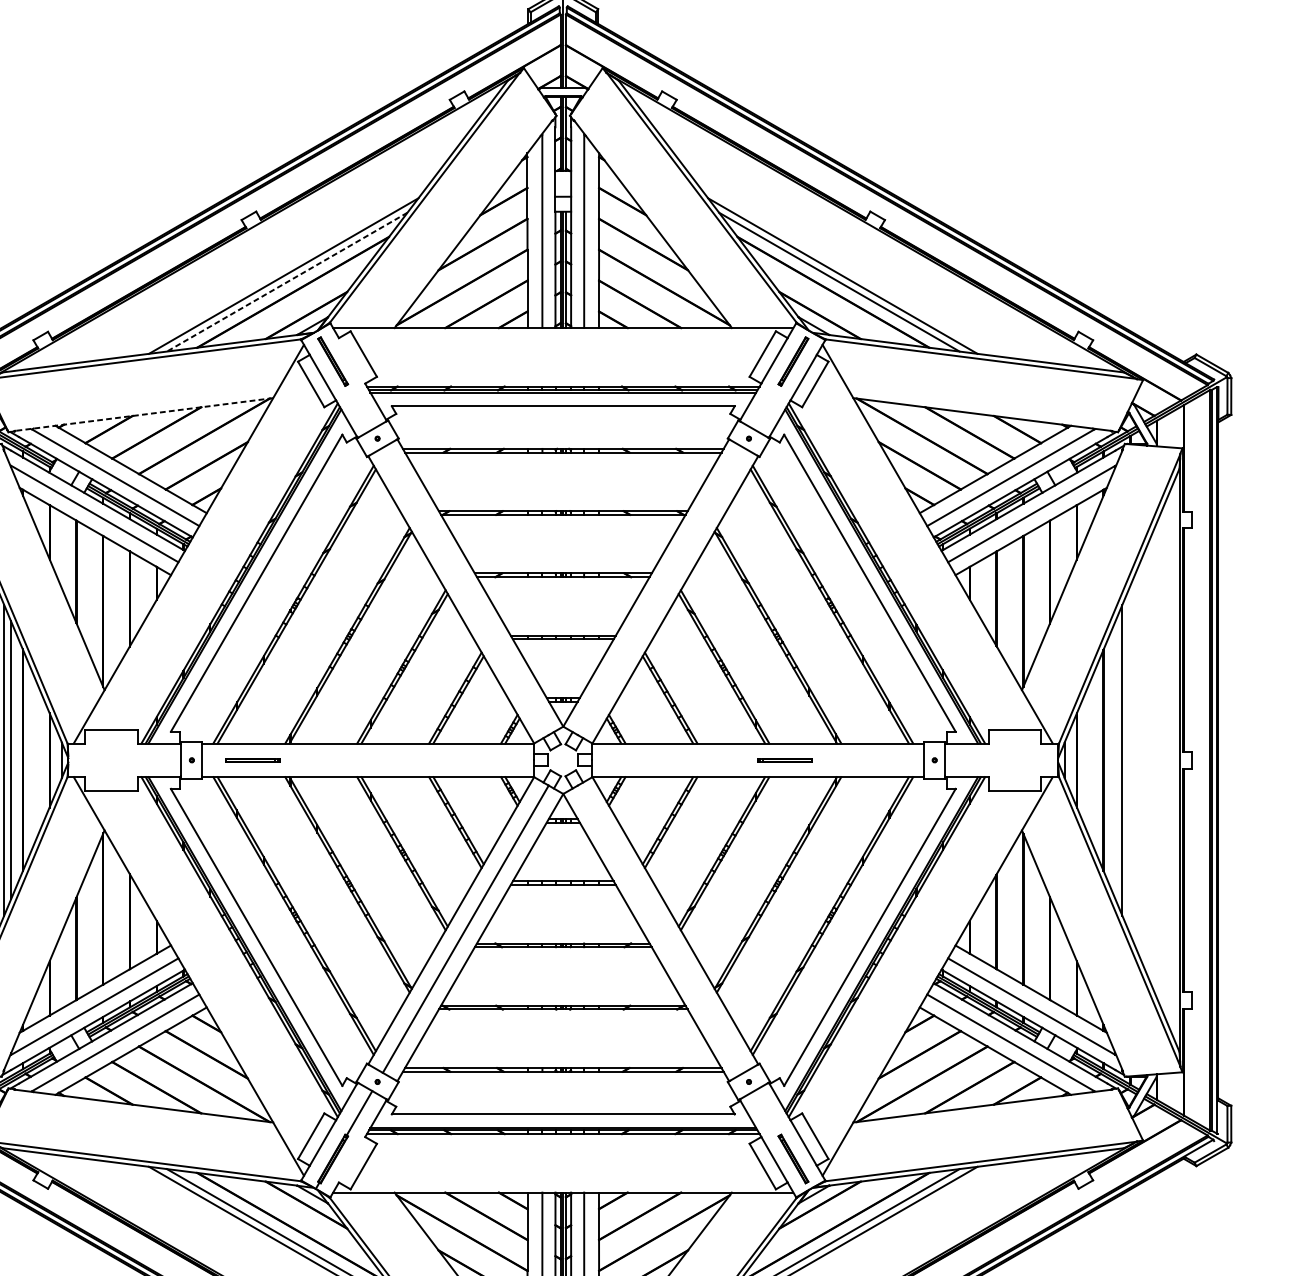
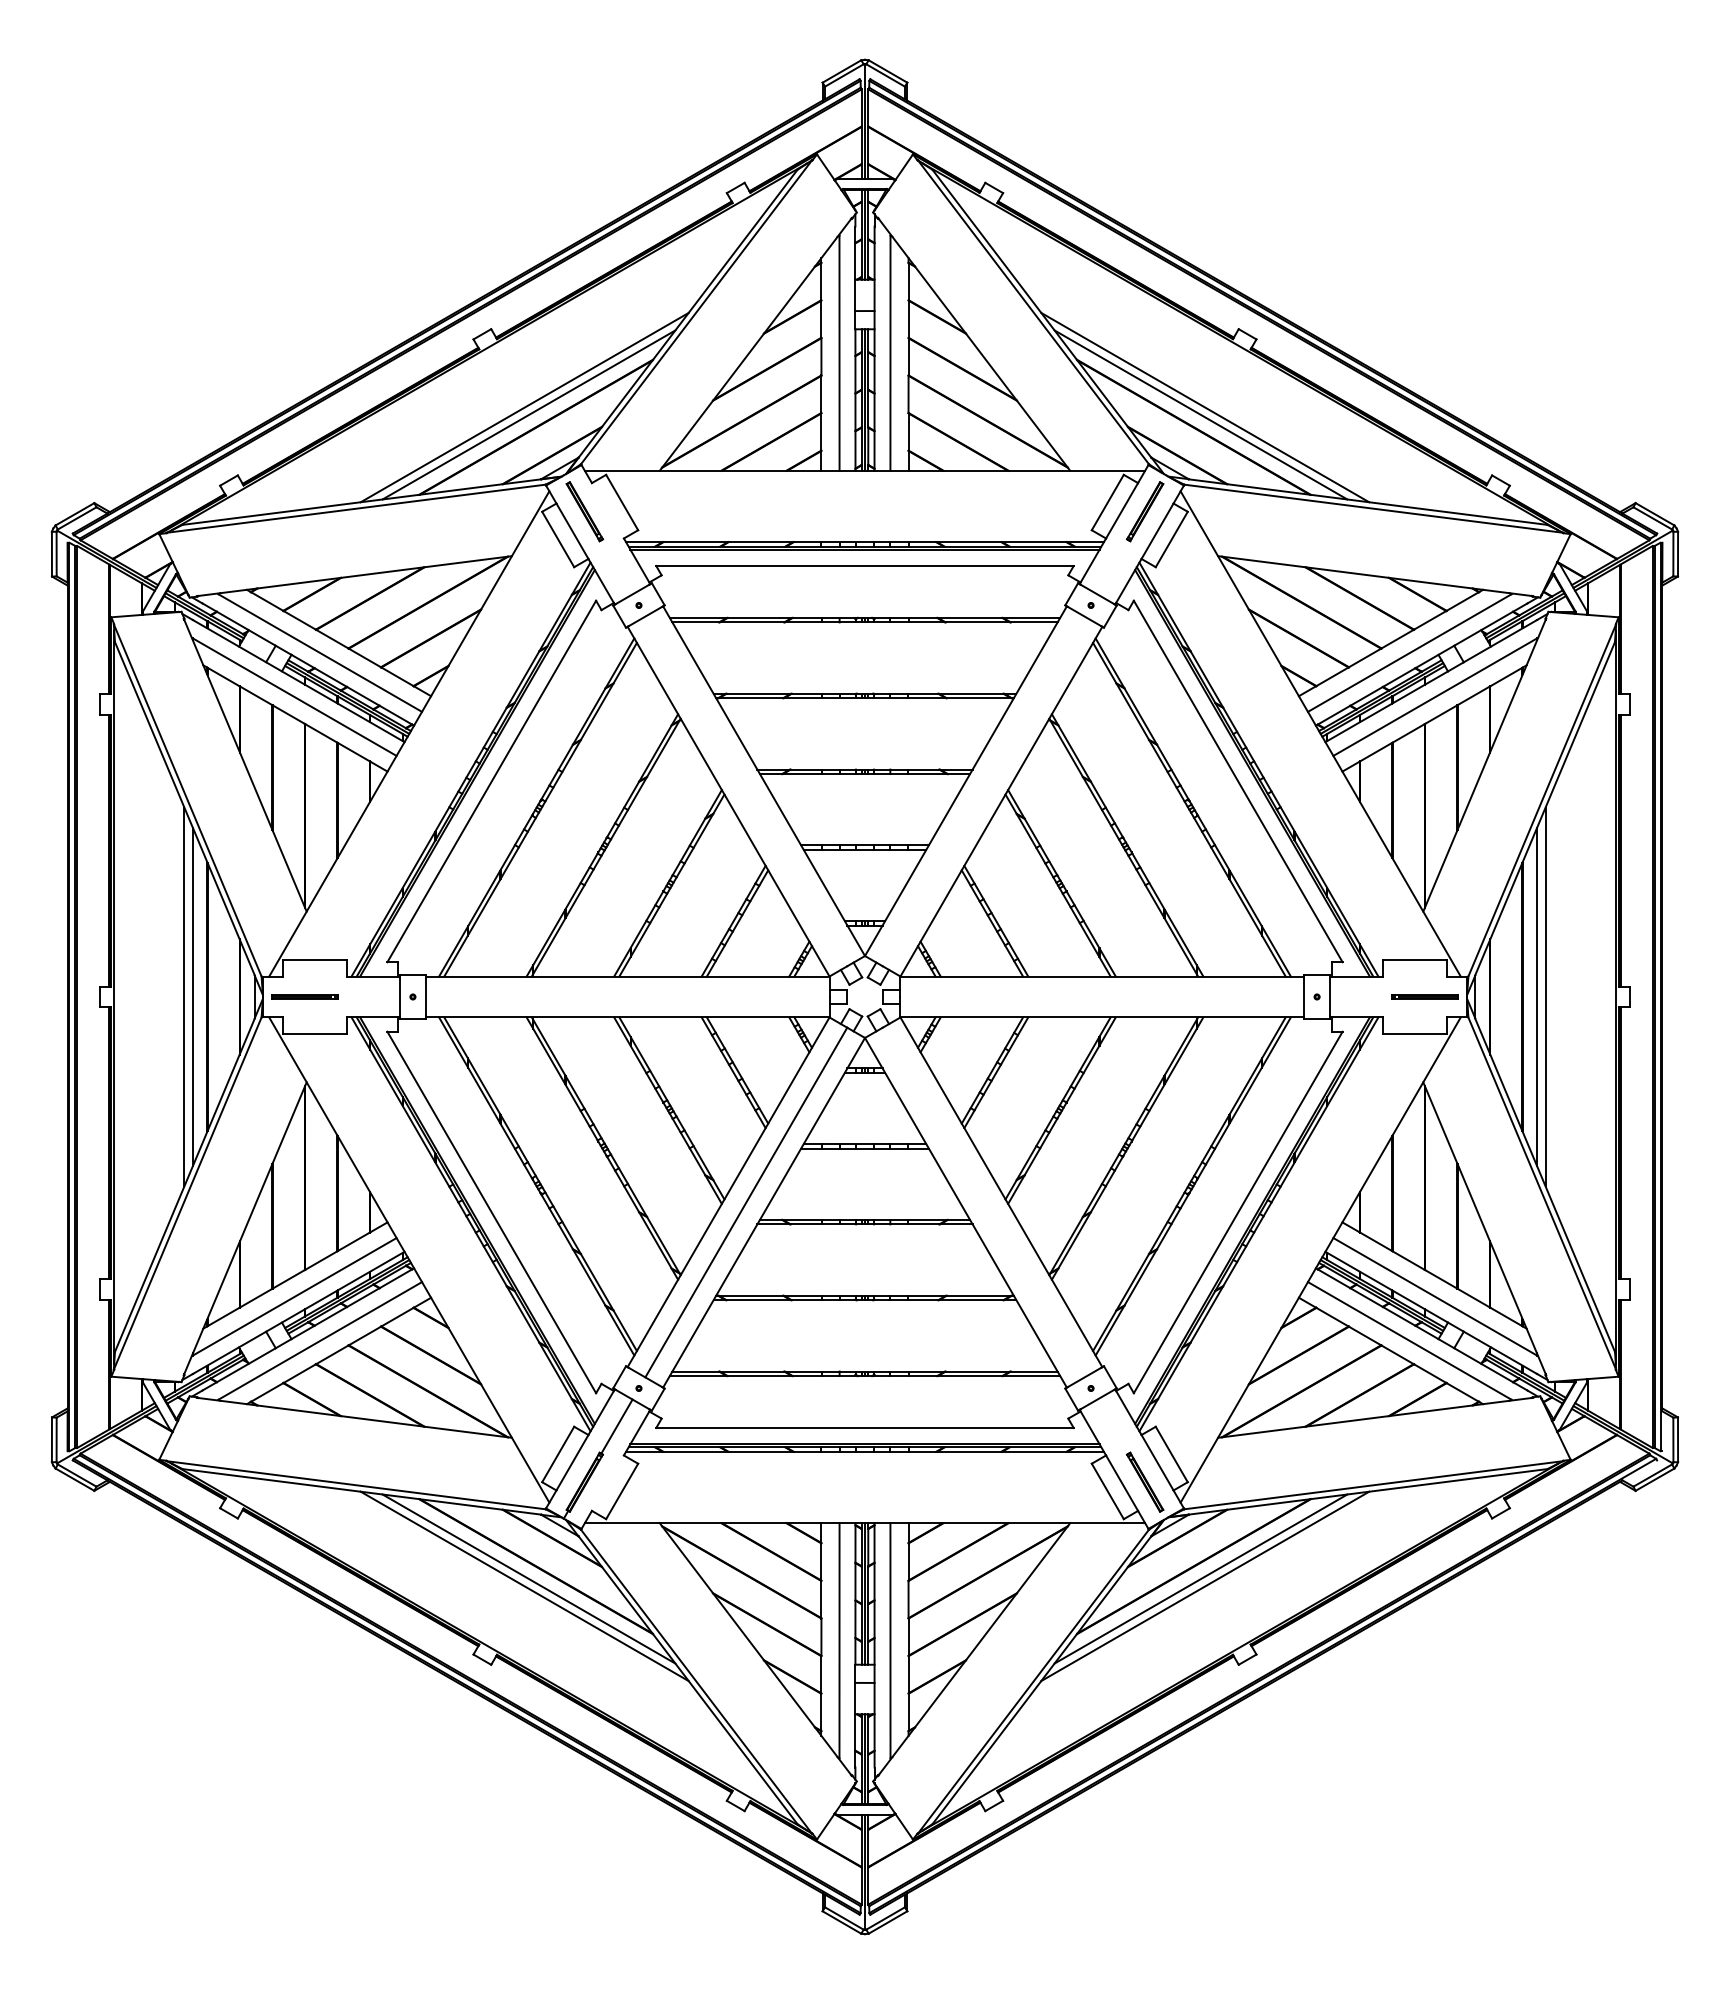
line: (286, 282) -> (528, 415), dashed -> solid
line: (143, 414) -> (354, 576), dashed -> solid
part: (253, 759) -> (304, 996), moved
part: (783, 759) -> (1424, 996), moved
line: (1115, 759) -> (1537, 996), added

